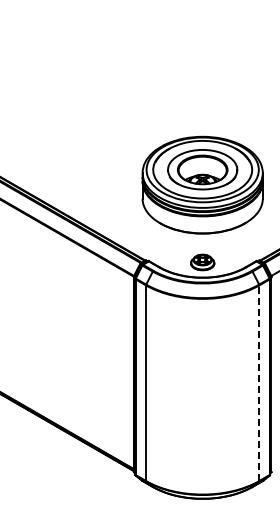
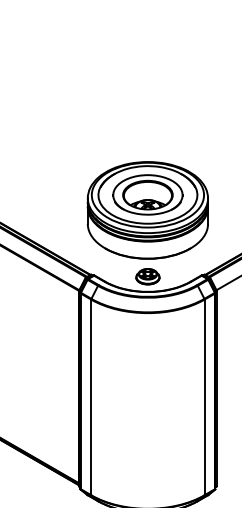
part: (202, 184) -> (147, 209), moved
line: (259, 383) -> (204, 397), dashed -> solid

